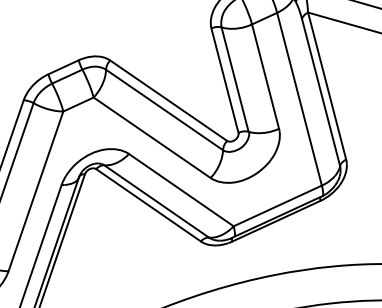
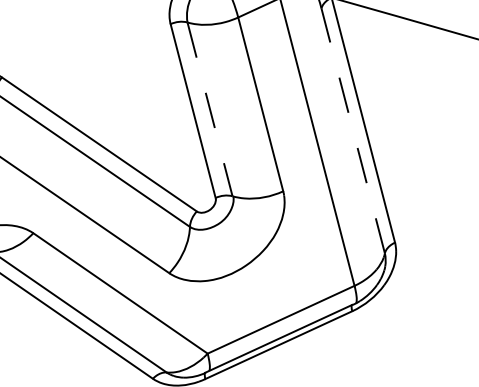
line: (235, 79) -> (210, 109), solid -> dashed
line: (321, 92) -> (353, 130), solid -> dashed

